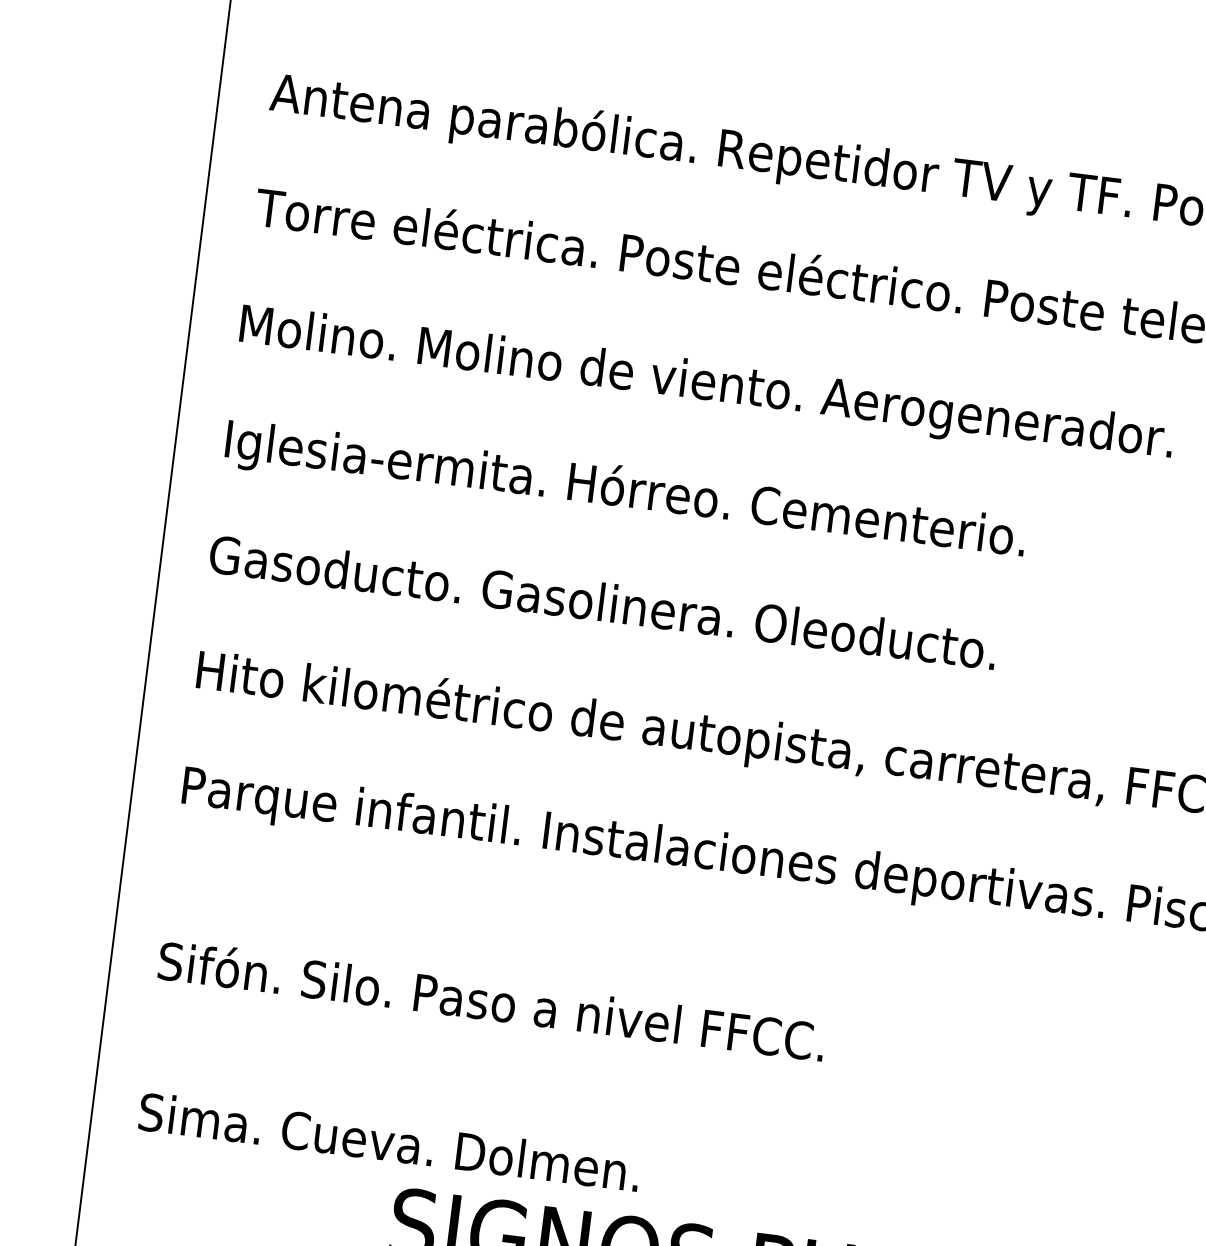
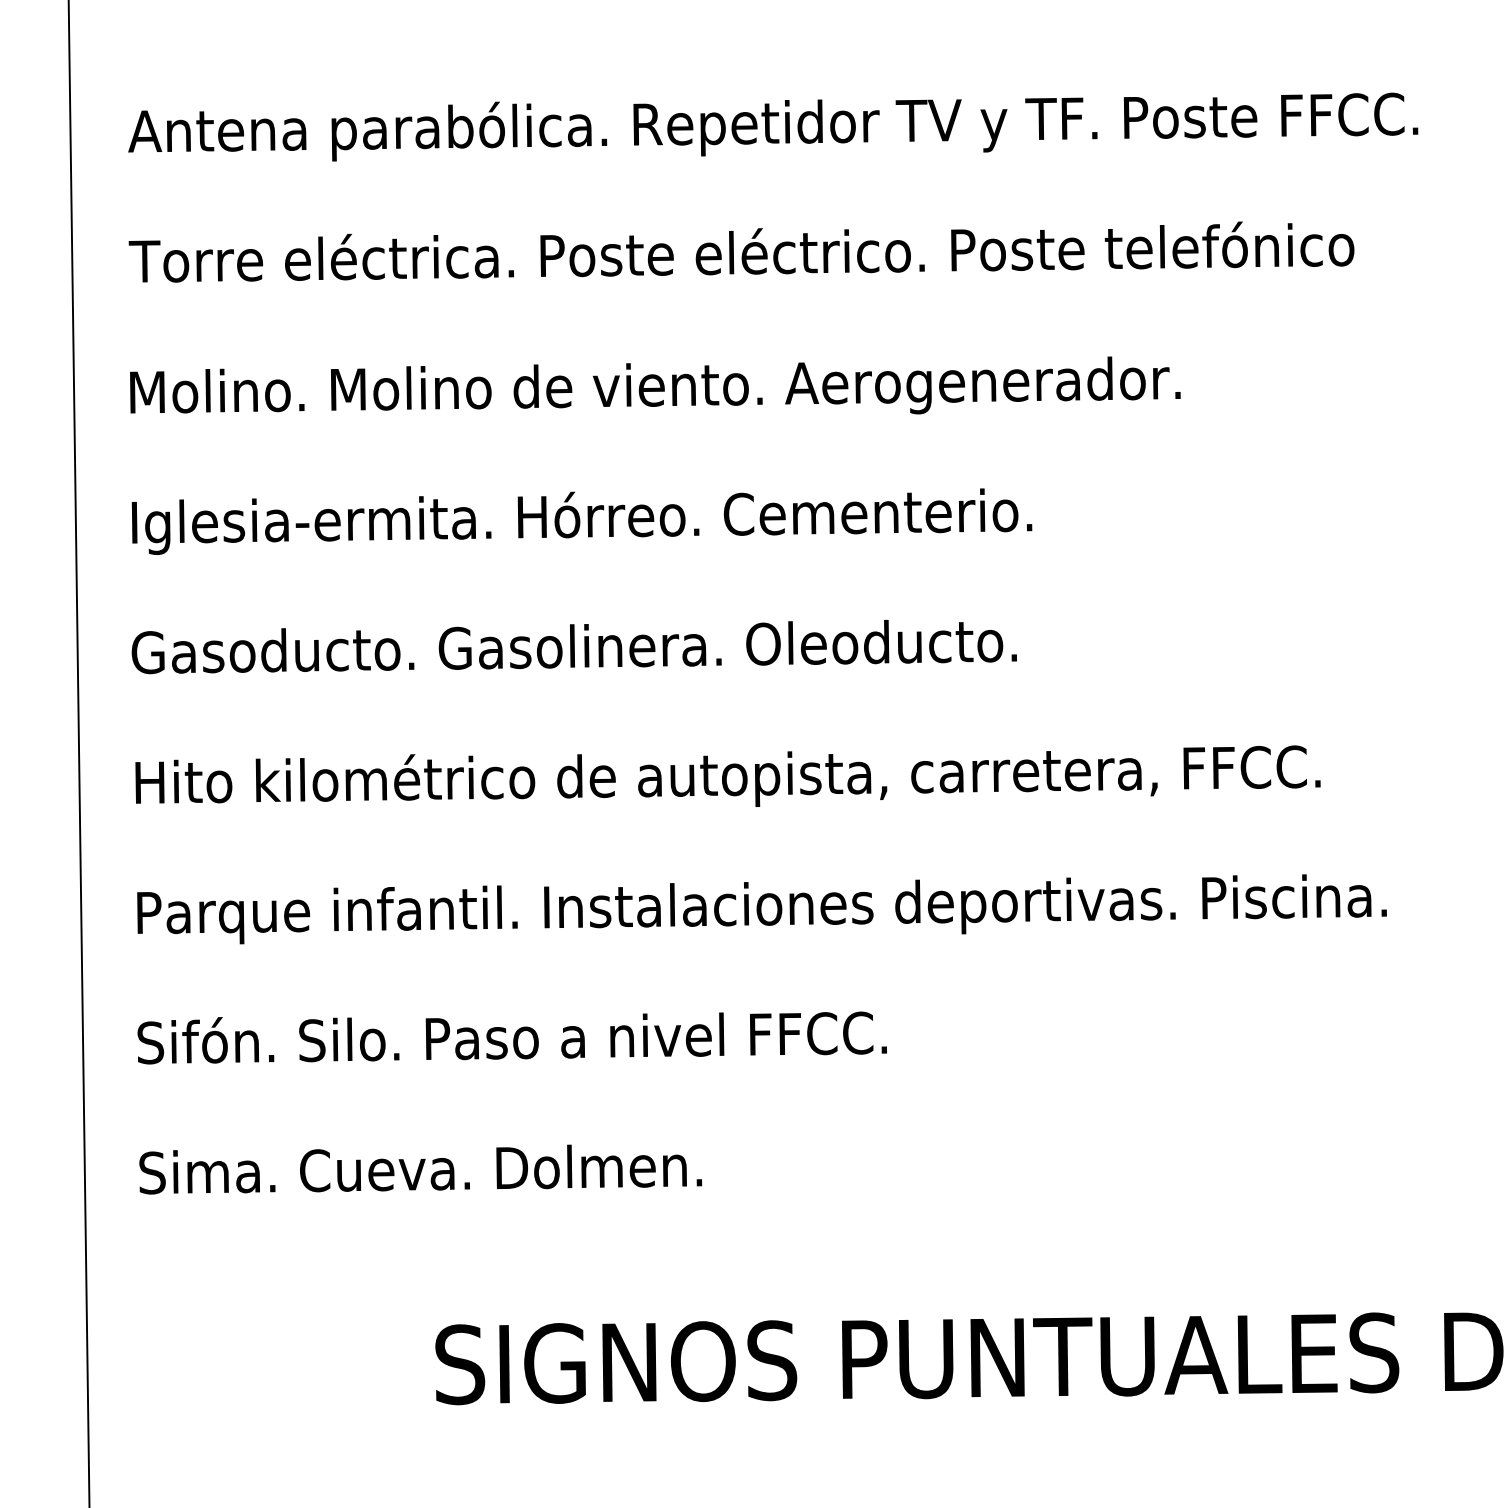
text: (491, 1001) -> (511, 1037), moved
text: (389, 1142) -> (420, 1169), moved

